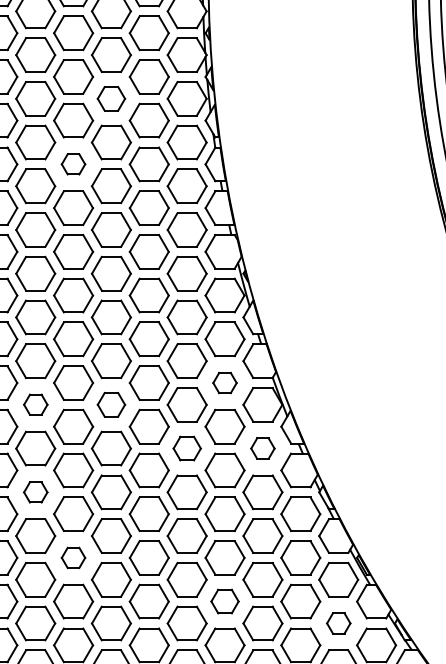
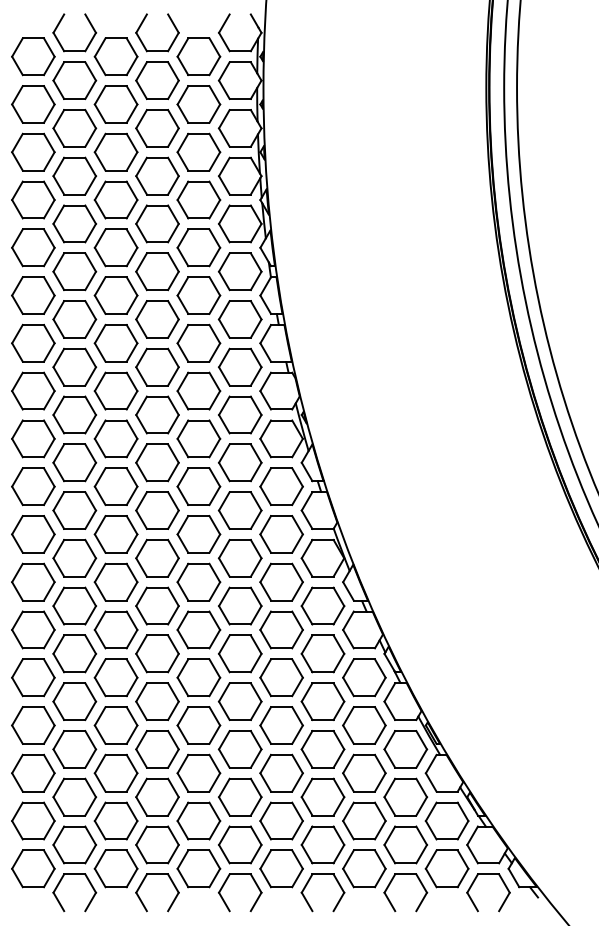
part: (111, 98) -> (157, 223), size x1.43
part: (73, 164) -> (115, 295), size x1.67
part: (224, 383) -> (281, 534), size x1.67
part: (35, 404) -> (74, 557), size x1.67
part: (111, 404) -> (157, 557), size x1.43
part: (187, 448) -> (240, 605), size x1.43
part: (262, 448) -> (322, 605), size x1.67
part: (35, 492) -> (74, 653), size x1.67
part: (73, 557) -> (115, 725), size x1.67
part: (224, 600) -> (281, 772), size x1.43
part: (338, 622) -> (405, 796), size x1.67

